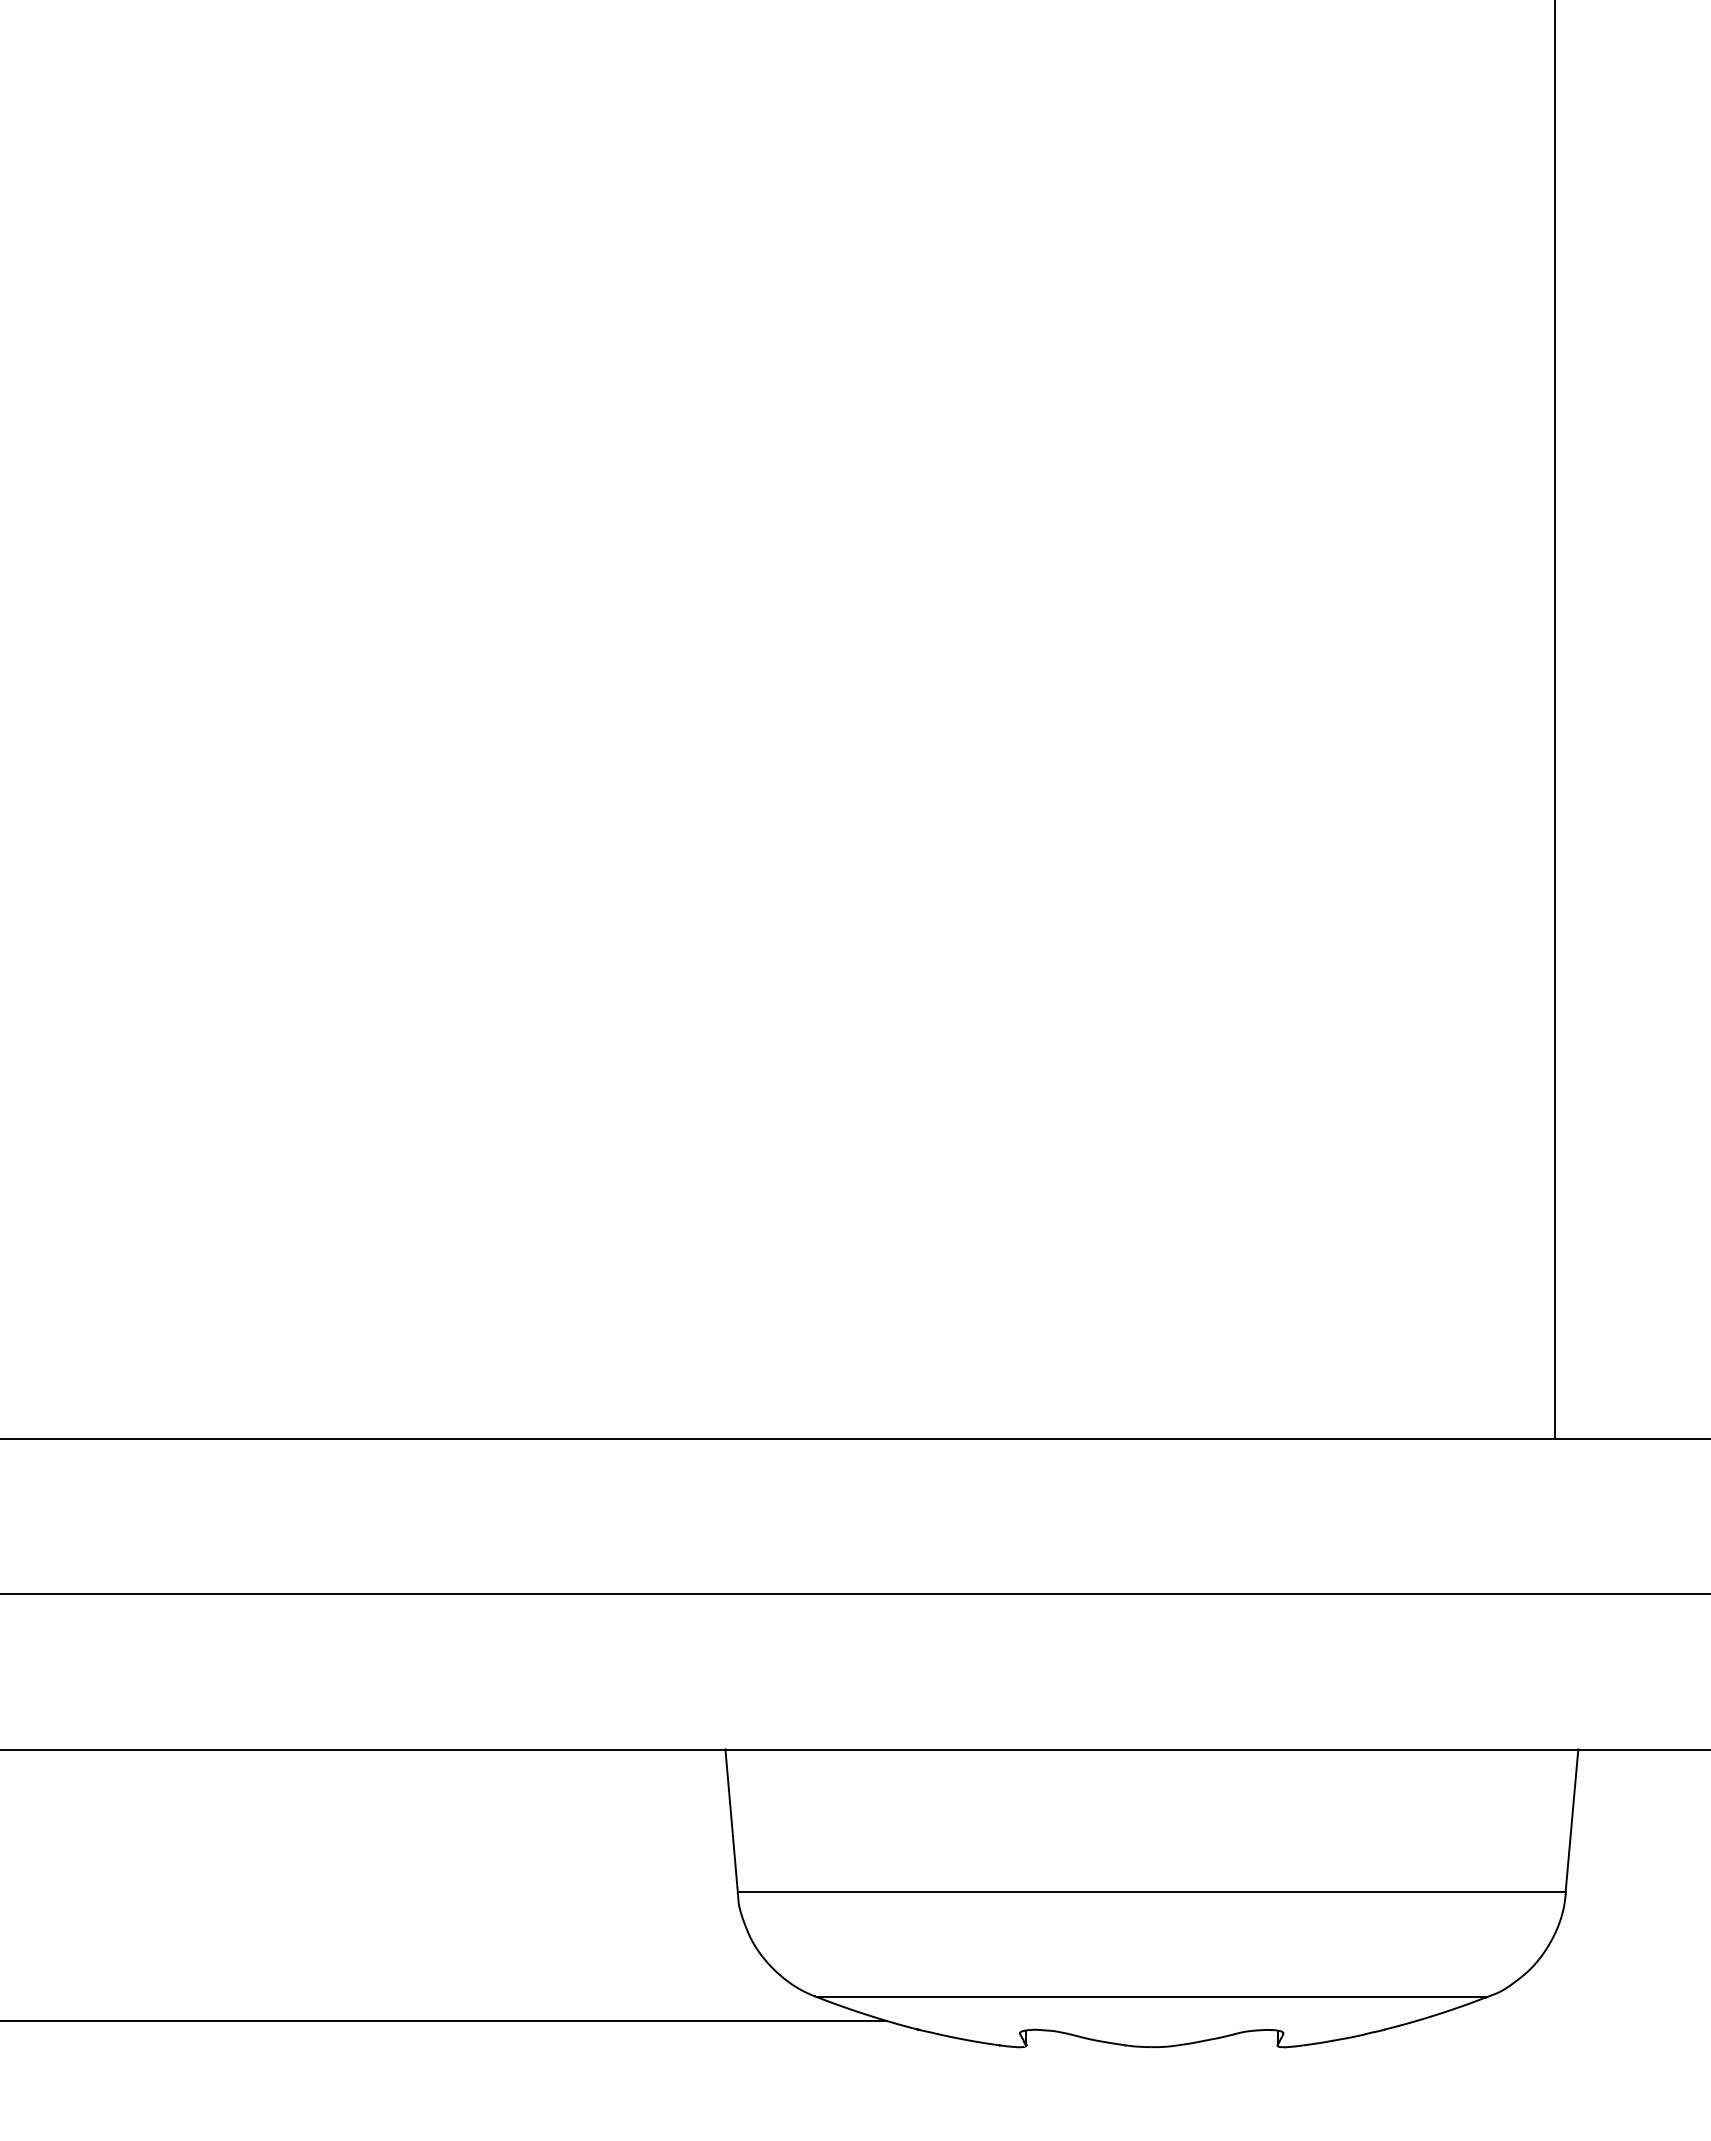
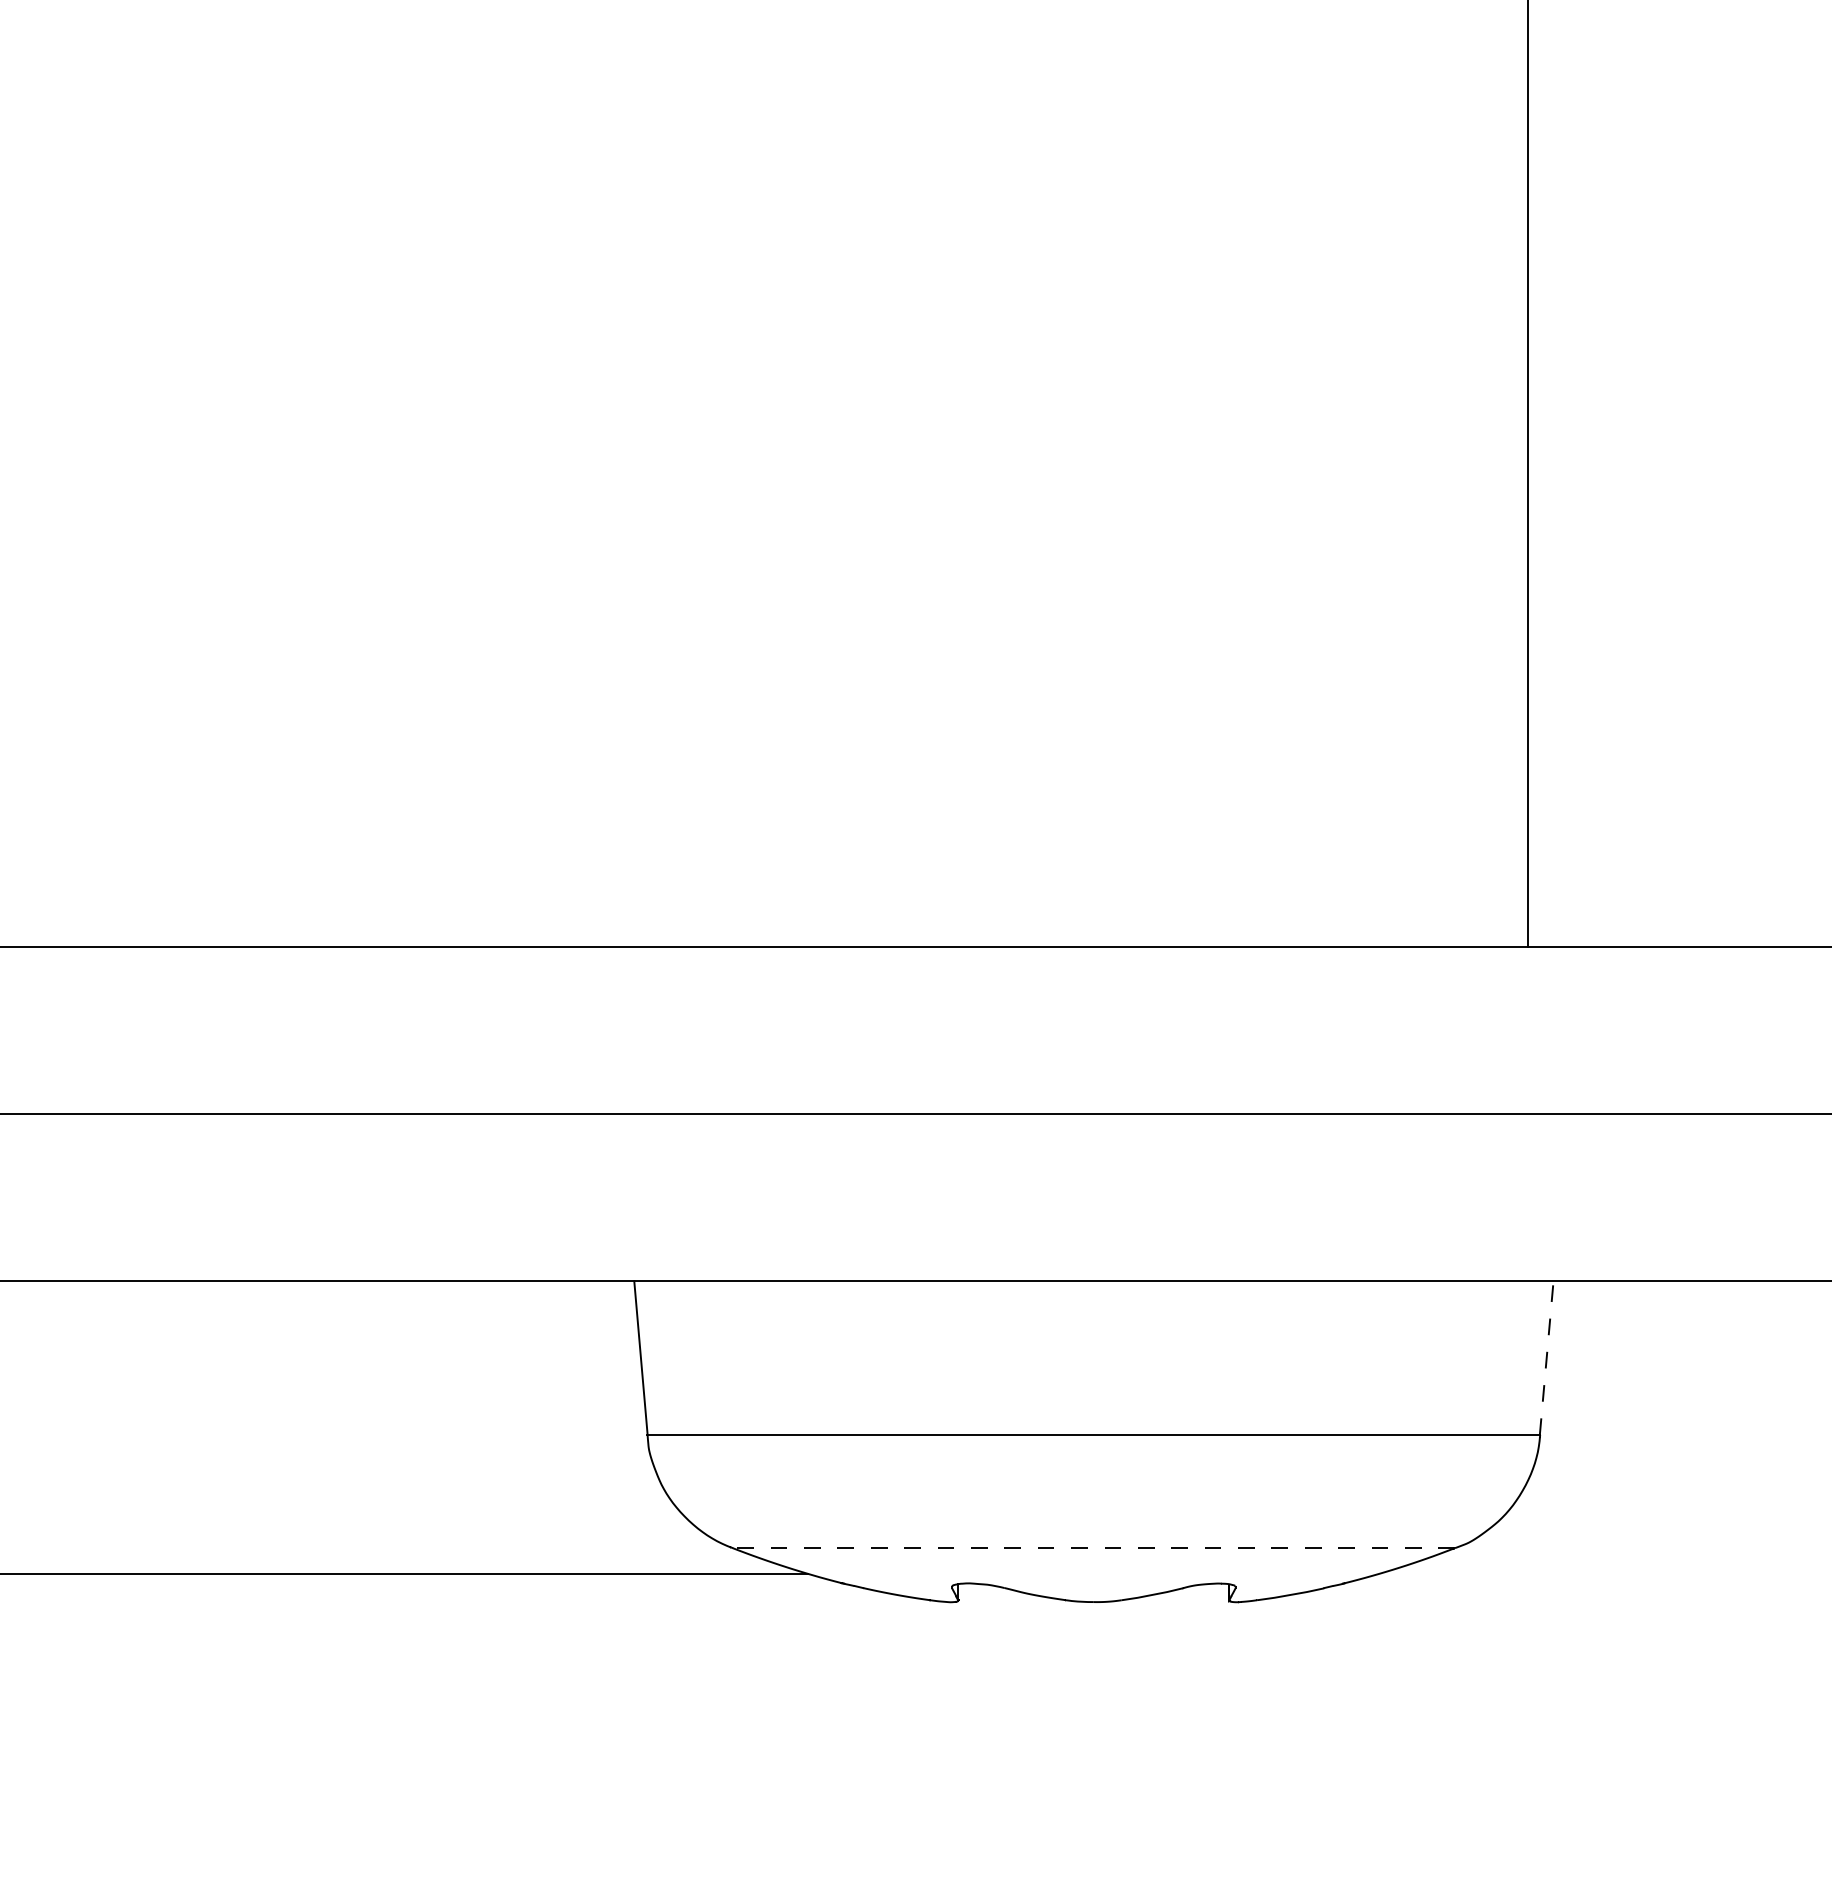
line: (1571, 1820) -> (1546, 1357), solid -> dashed
line: (1151, 1997) -> (1093, 1548), solid -> dashed

